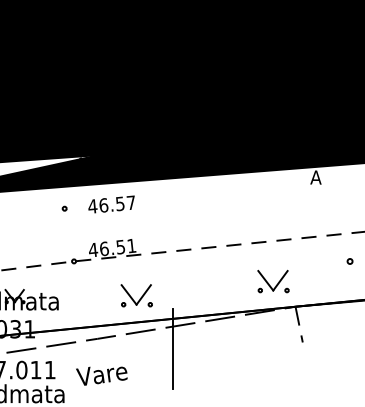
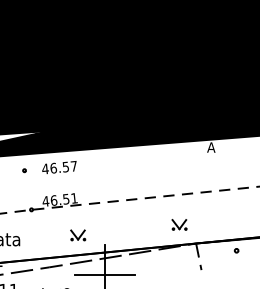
circle: (349, 261) -> (236, 250), moved
part: (272, 281) -> (179, 224), size x0.62
part: (136, 295) -> (77, 235), size x0.62
line: (172, 348) -> (104, 274), added

